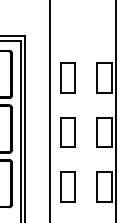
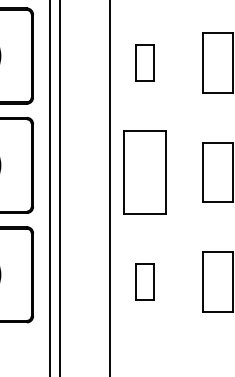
part: (67, 77) -> (144, 62), size x0.6
part: (67, 132) -> (144, 172), size x1.4
part: (67, 186) -> (144, 280), size x0.6

